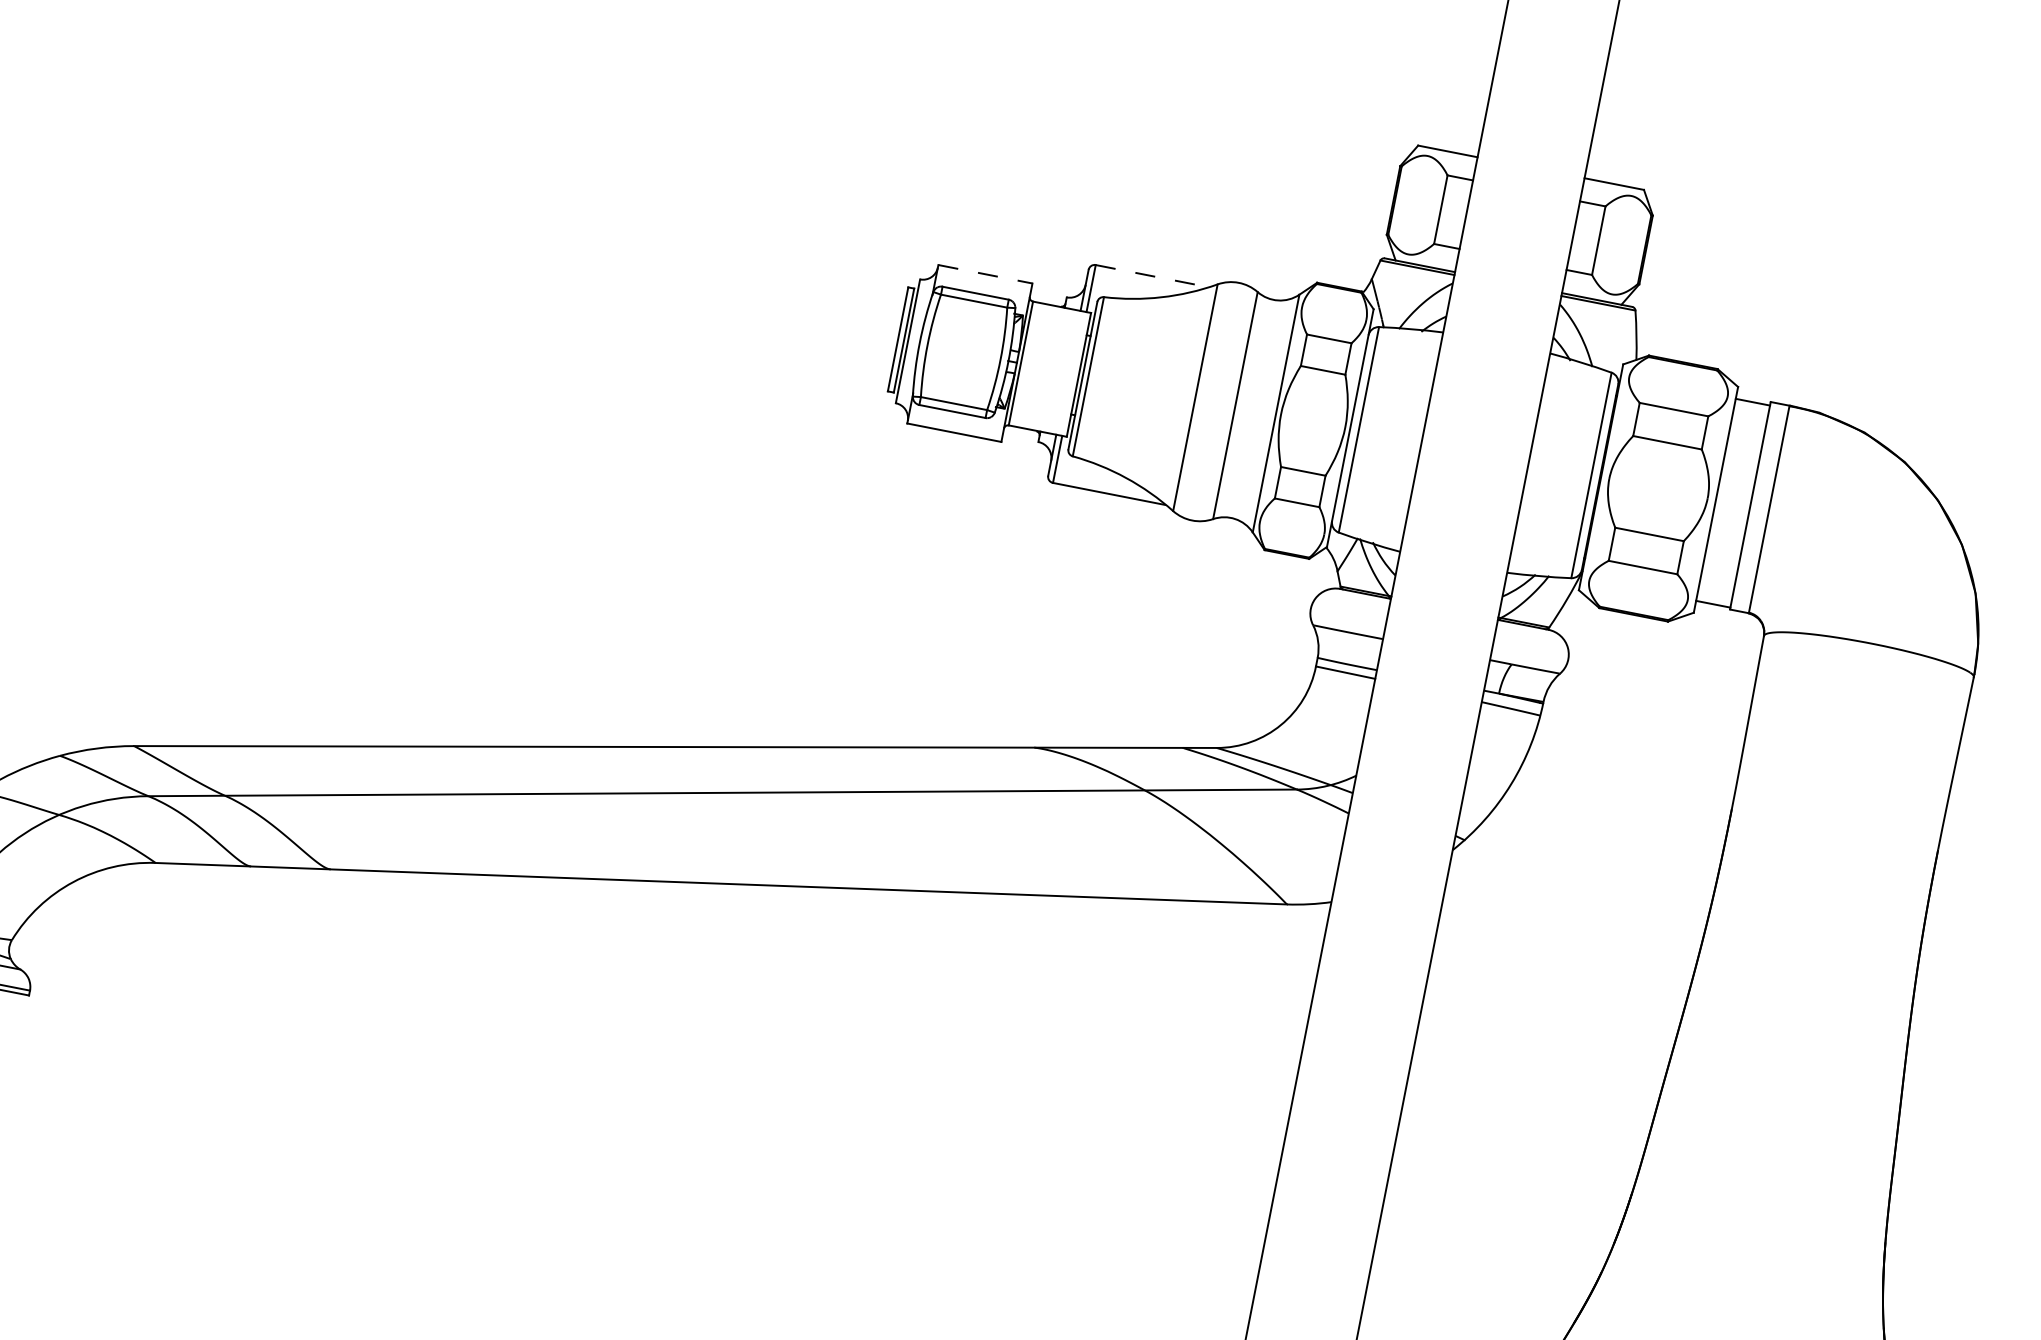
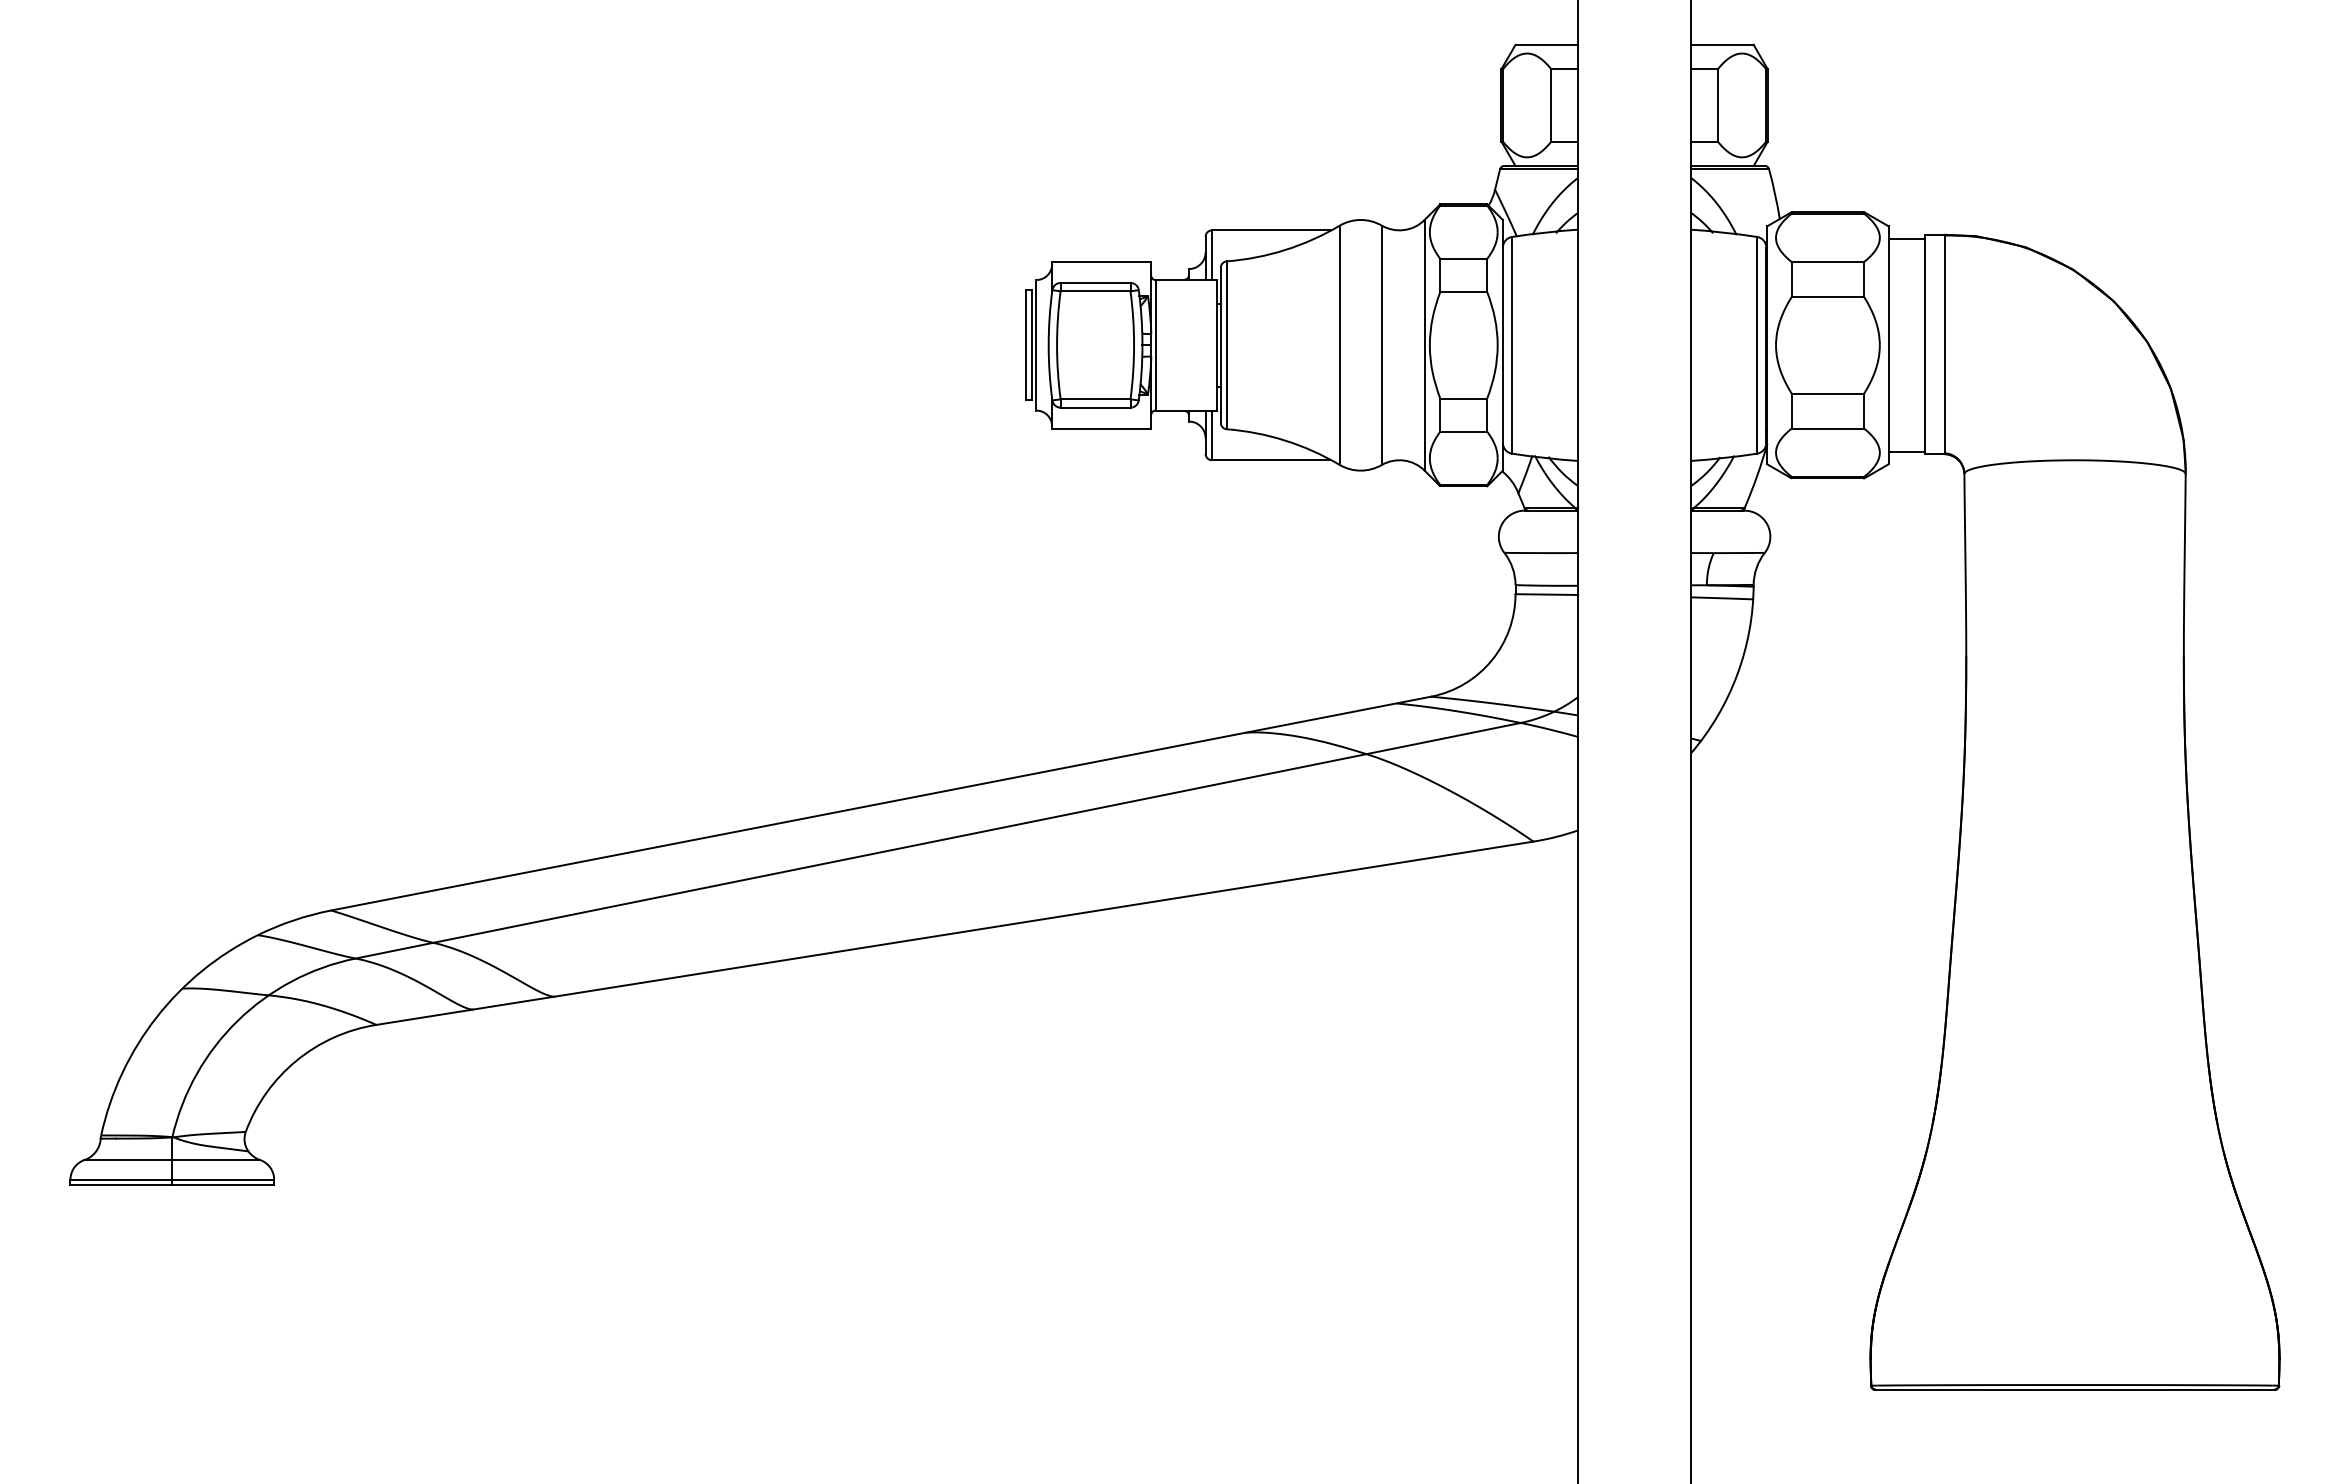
line: (985, 273) -> (1101, 261), dashed -> solid
line: (1152, 276) -> (1271, 230), dashed -> solid

